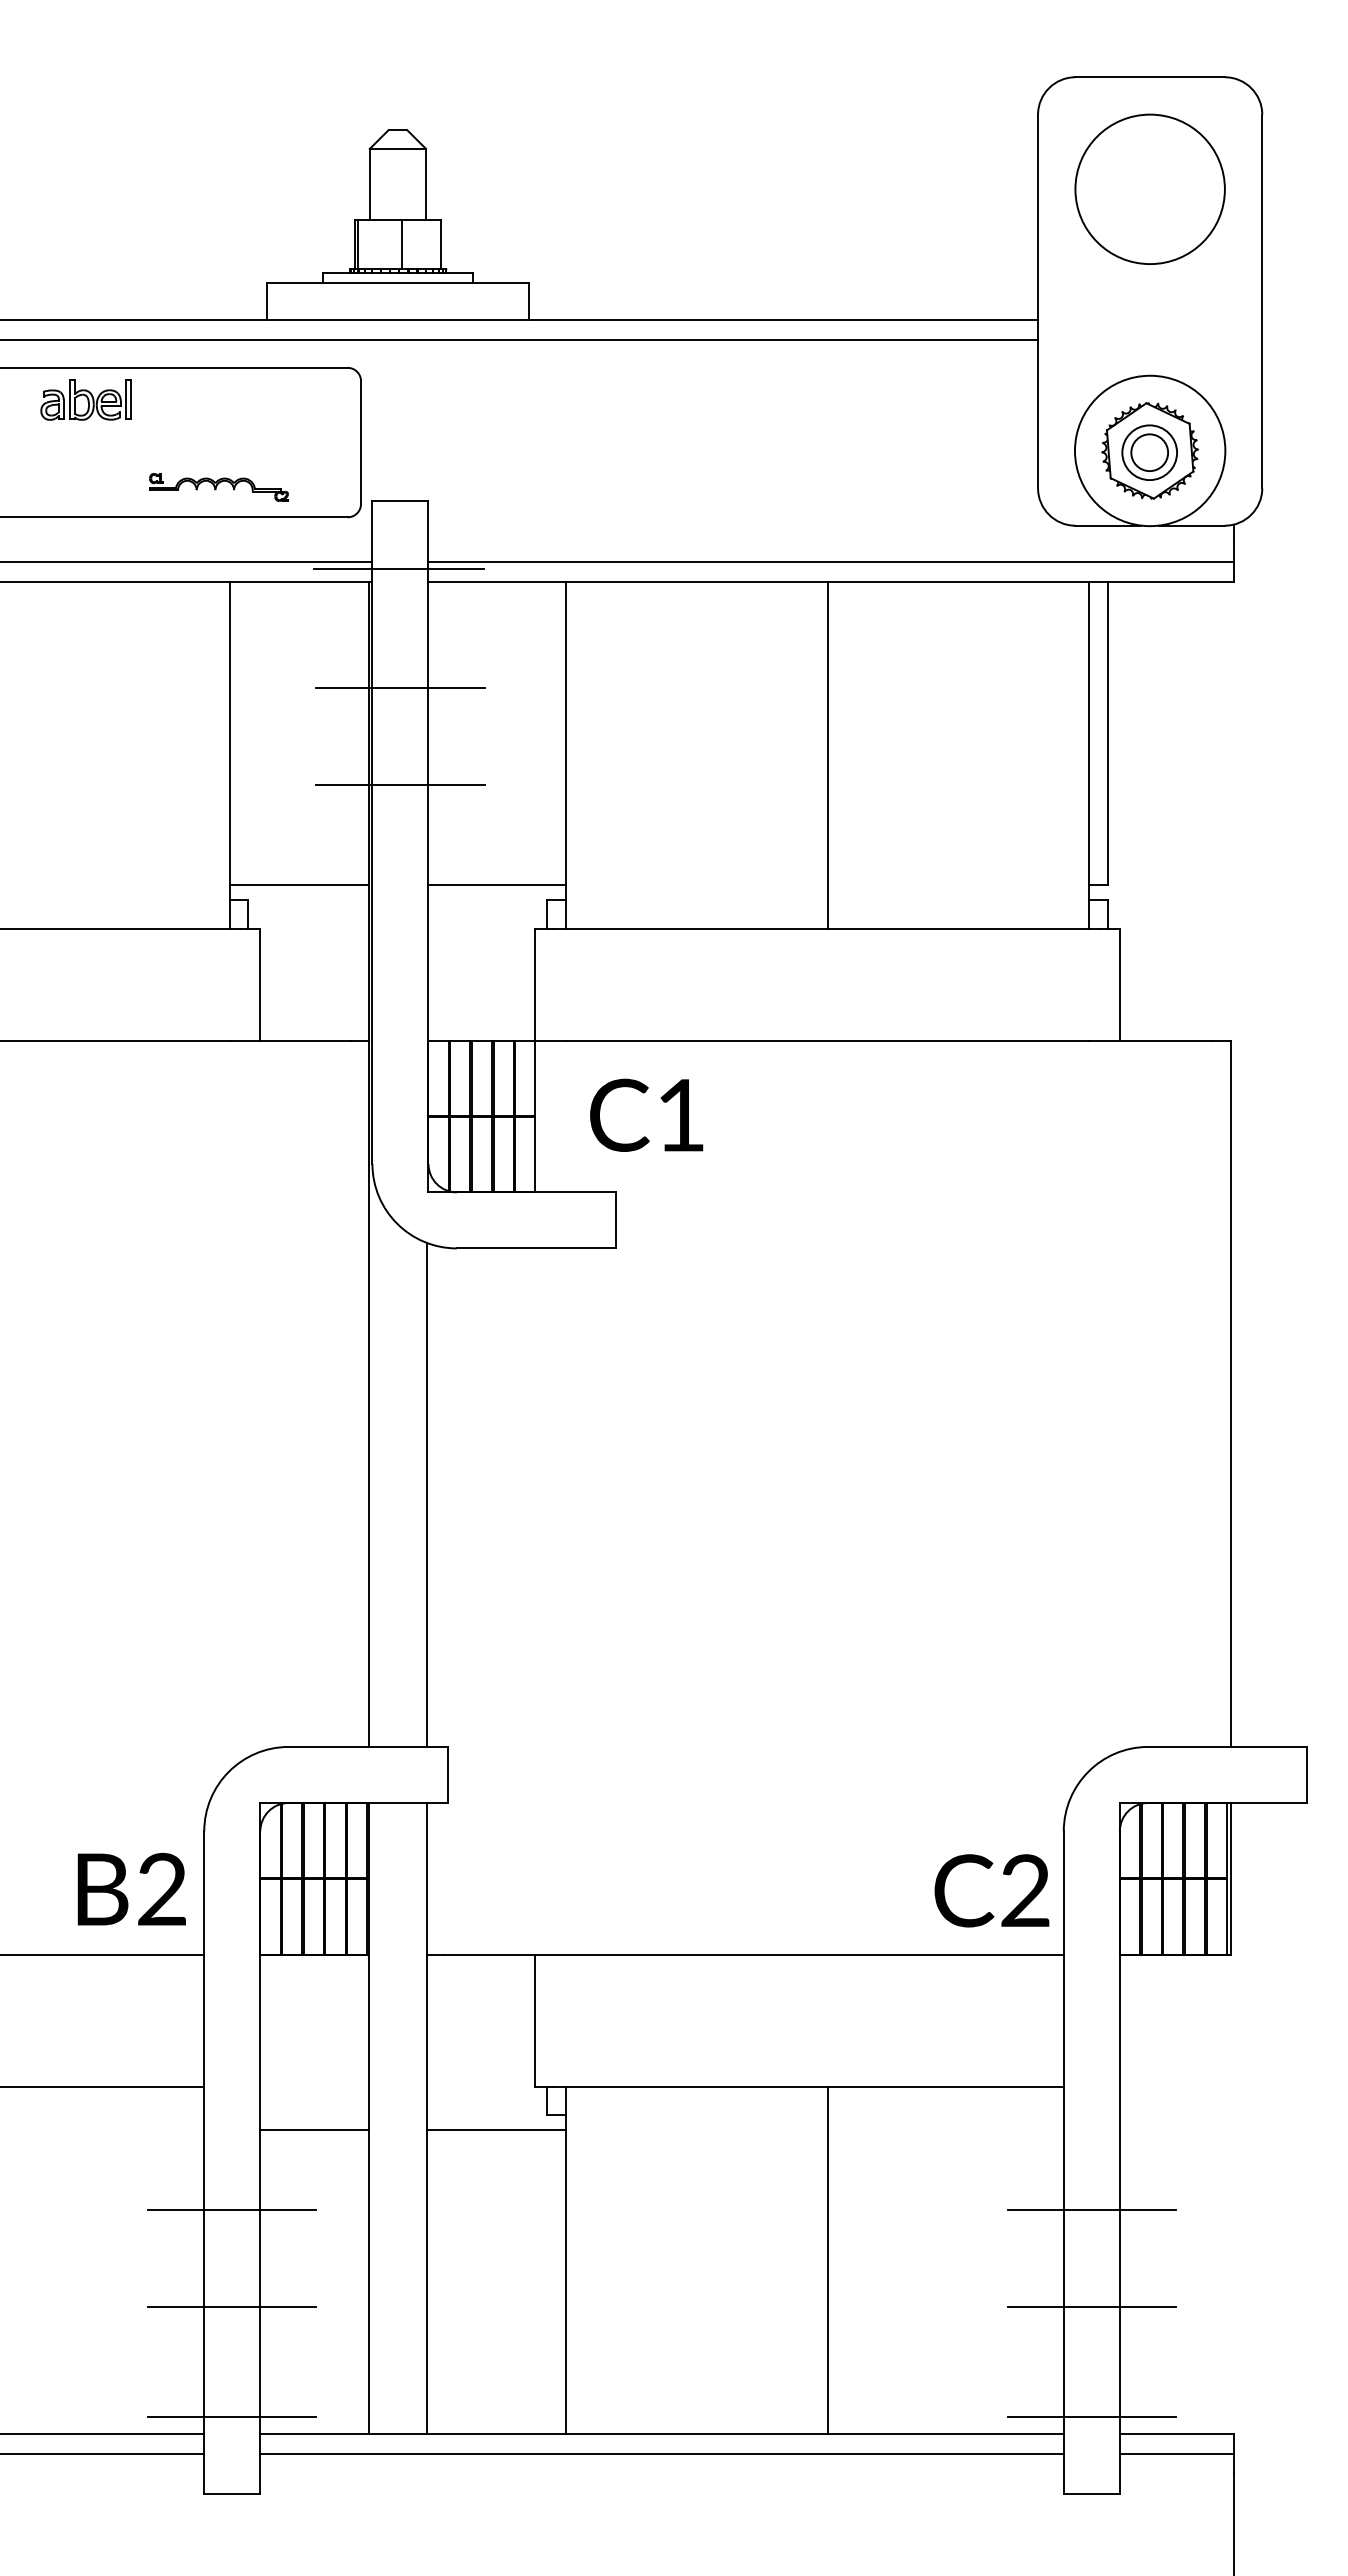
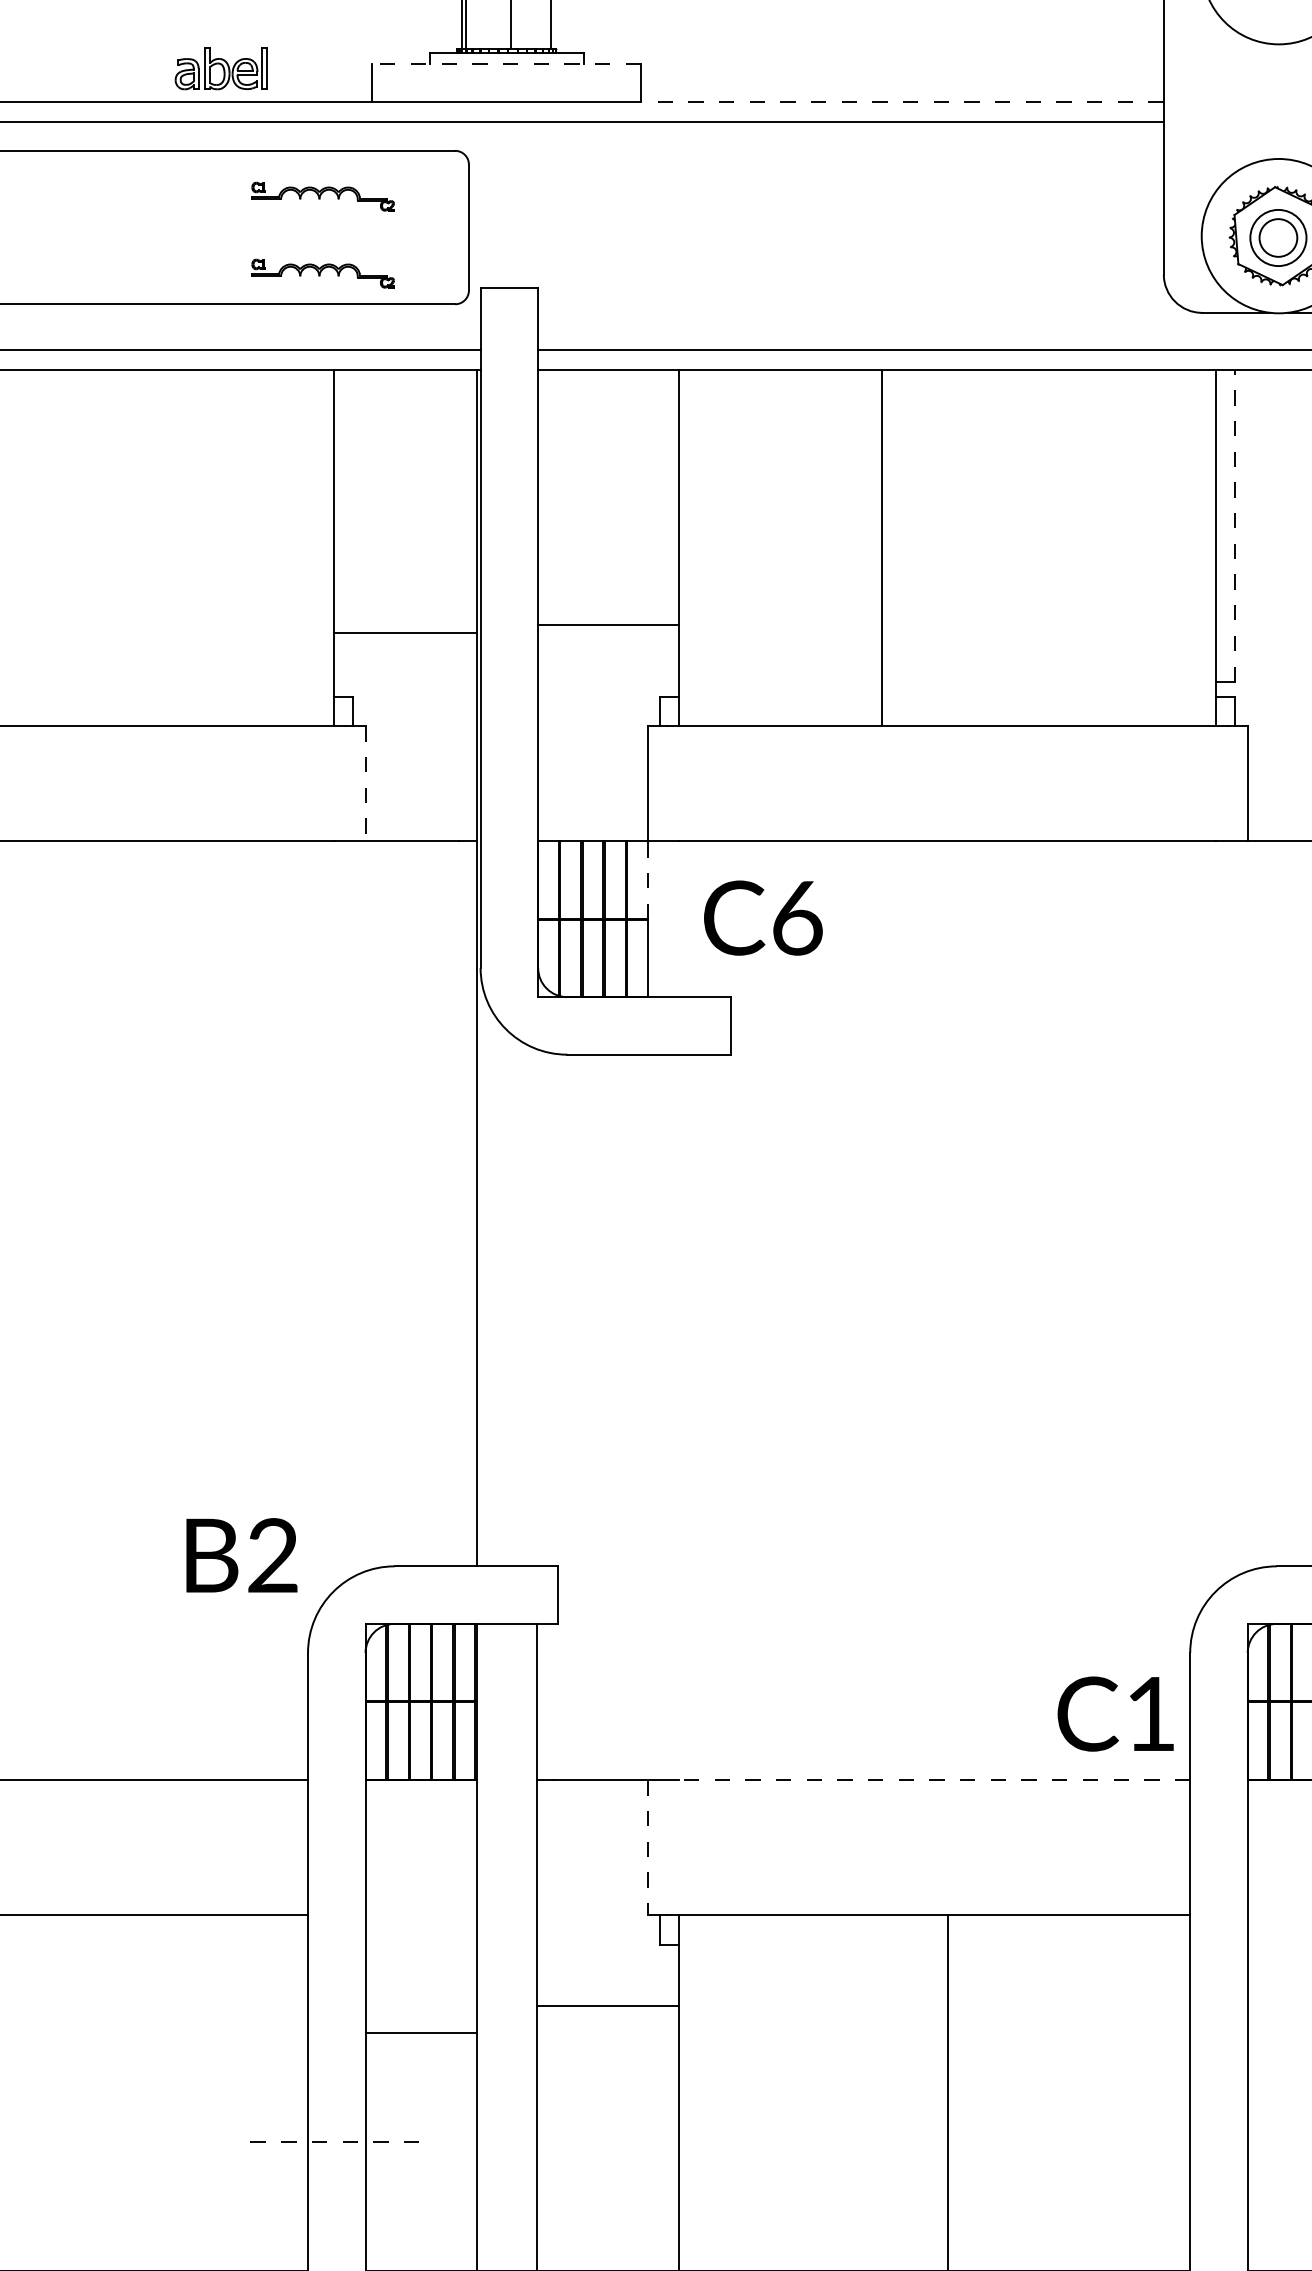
line: (397, 282) -> (506, 63), solid -> dashed
line: (783, 320) -> (902, 102), solid -> dashed
part: (85, 399) -> (221, 68), moved
part: (218, 412) -> (322, 196), added
line: (398, 569) -> (507, 357), removed
line: (400, 687) -> (509, 478), removed
line: (1107, 733) -> (1235, 526), solid -> dashed
line: (827, 754) -> (882, 547), moved
line: (400, 785) -> (509, 579), removed
line: (298, 885) -> (404, 632), moved
line: (497, 885) -> (608, 625), moved
line: (260, 985) -> (365, 784), solid -> dashed
line: (535, 1078) -> (647, 880), solid -> dashed
text: (681, 1115) -> (797, 918), C1 -> C6
line: (427, 1494) -> (537, 1307), removed
text: (131, 1889) -> (241, 1555), moved
text: (1025, 1890) -> (1150, 1713), C2 -> C1
line: (814, 1955) -> (934, 1780), solid -> dashed
line: (535, 2021) -> (647, 1848), solid -> dashed
line: (314, 2130) -> (421, 2032), moved
line: (496, 2130) -> (607, 2006), moved
line: (232, 2210) -> (336, 2042), removed
line: (1091, 2210) -> (1218, 2042), removed
line: (232, 2307) -> (336, 2141), solid -> dashed
line: (1091, 2307) -> (1218, 2141), removed
line: (232, 2416) -> (336, 2253), removed
line: (1091, 2416) -> (1218, 2253), removed

